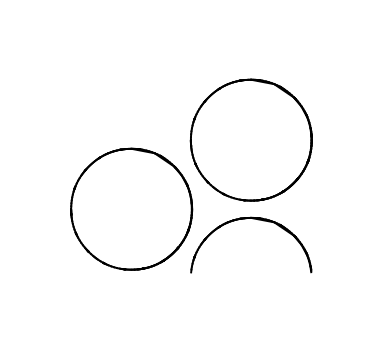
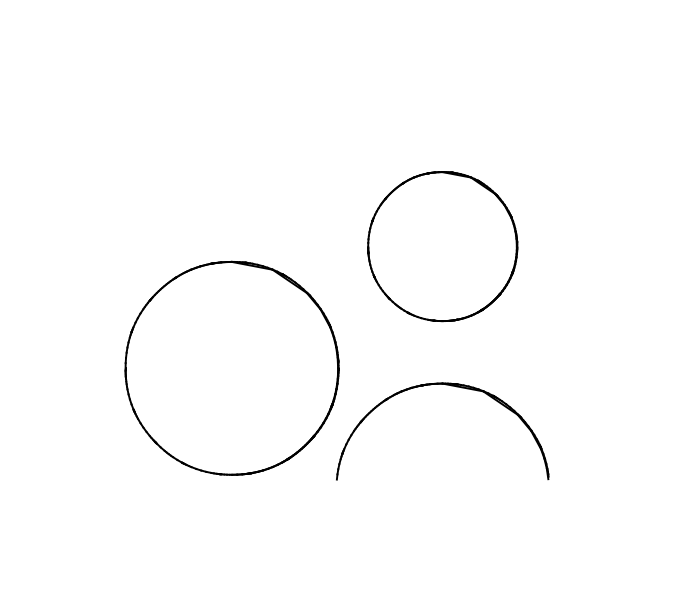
part: (250, 139) -> (441, 245), size x0.7

